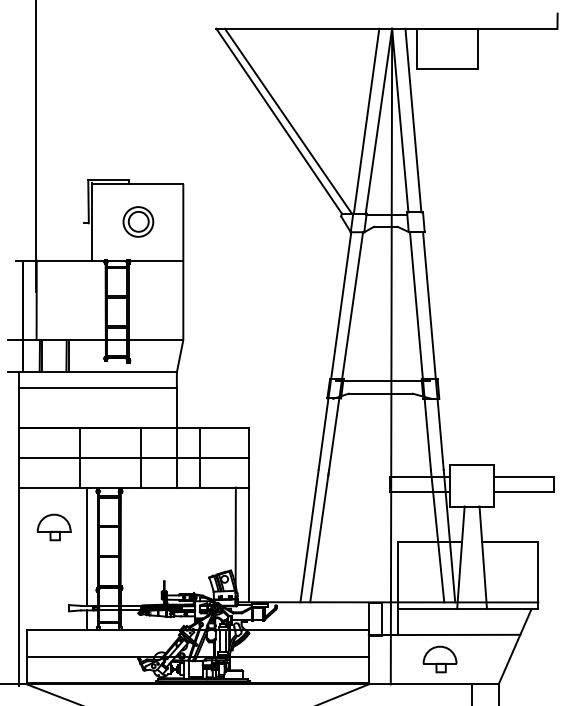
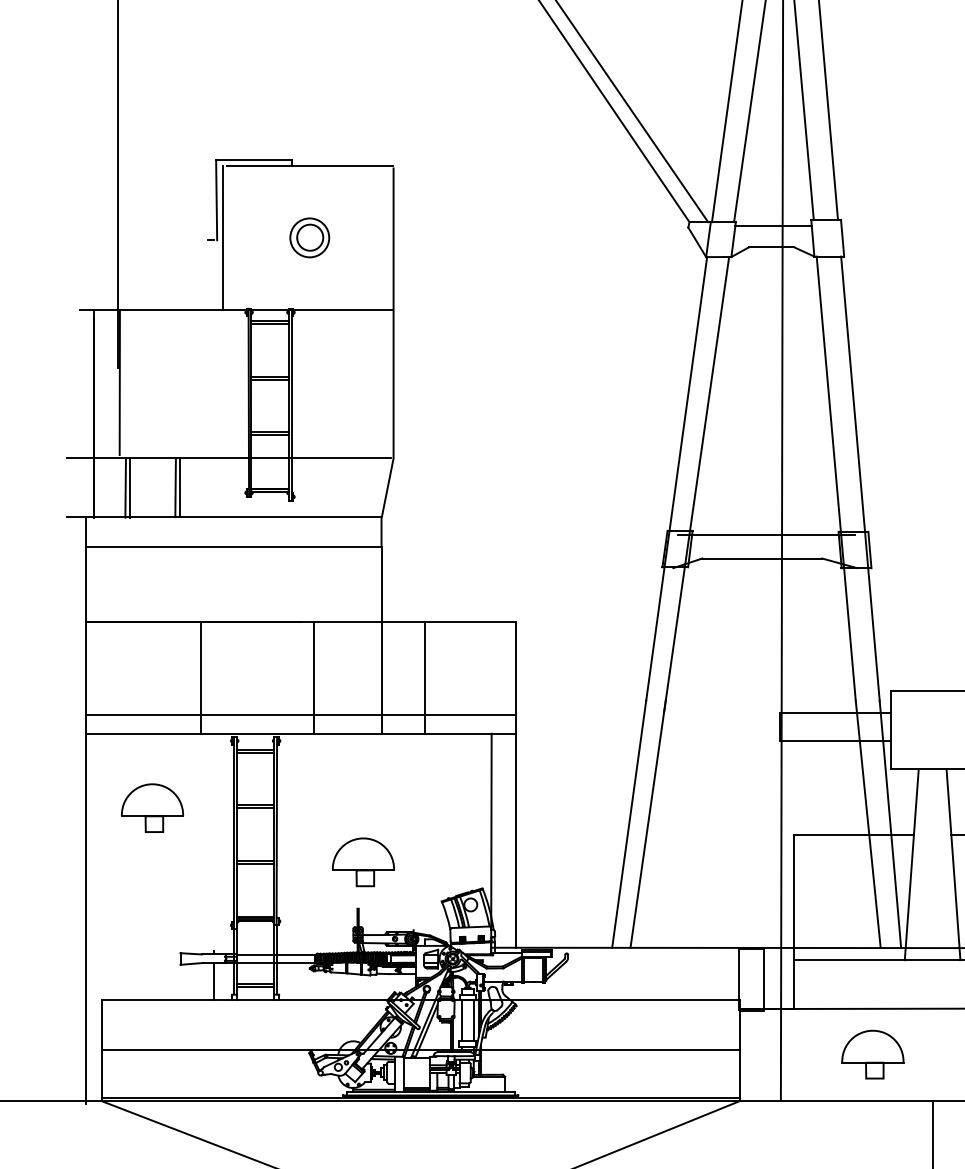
part: (138, 221) -> (309, 236), size x0.7
line: (133, 458) -> (300, 714), moved
line: (87, 545) -> (214, 841), removed
part: (166, 556) -> (362, 862), added

